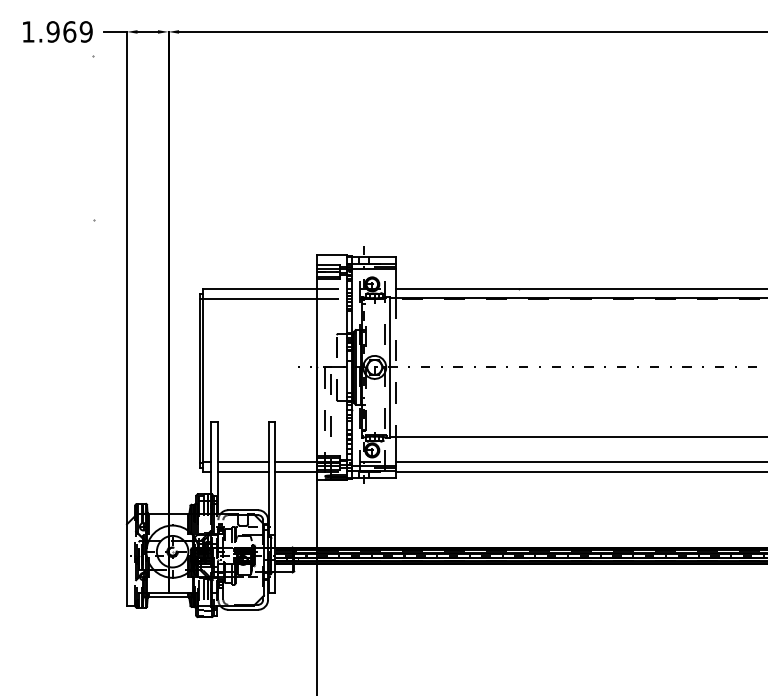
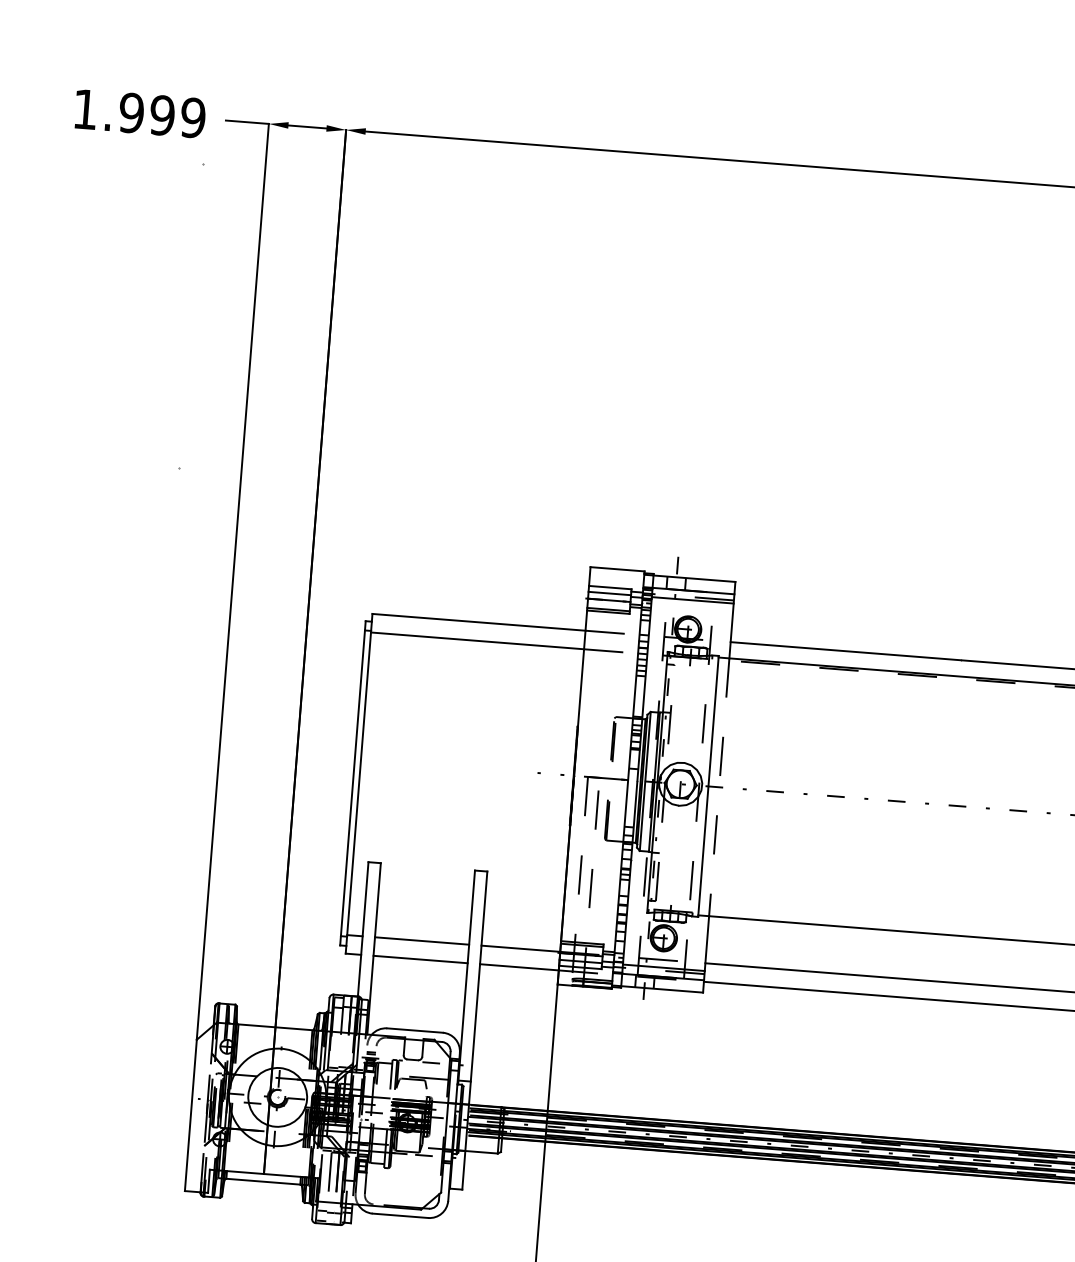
text: (69, 31) -> (162, 114), 1.969 -> 1.999

